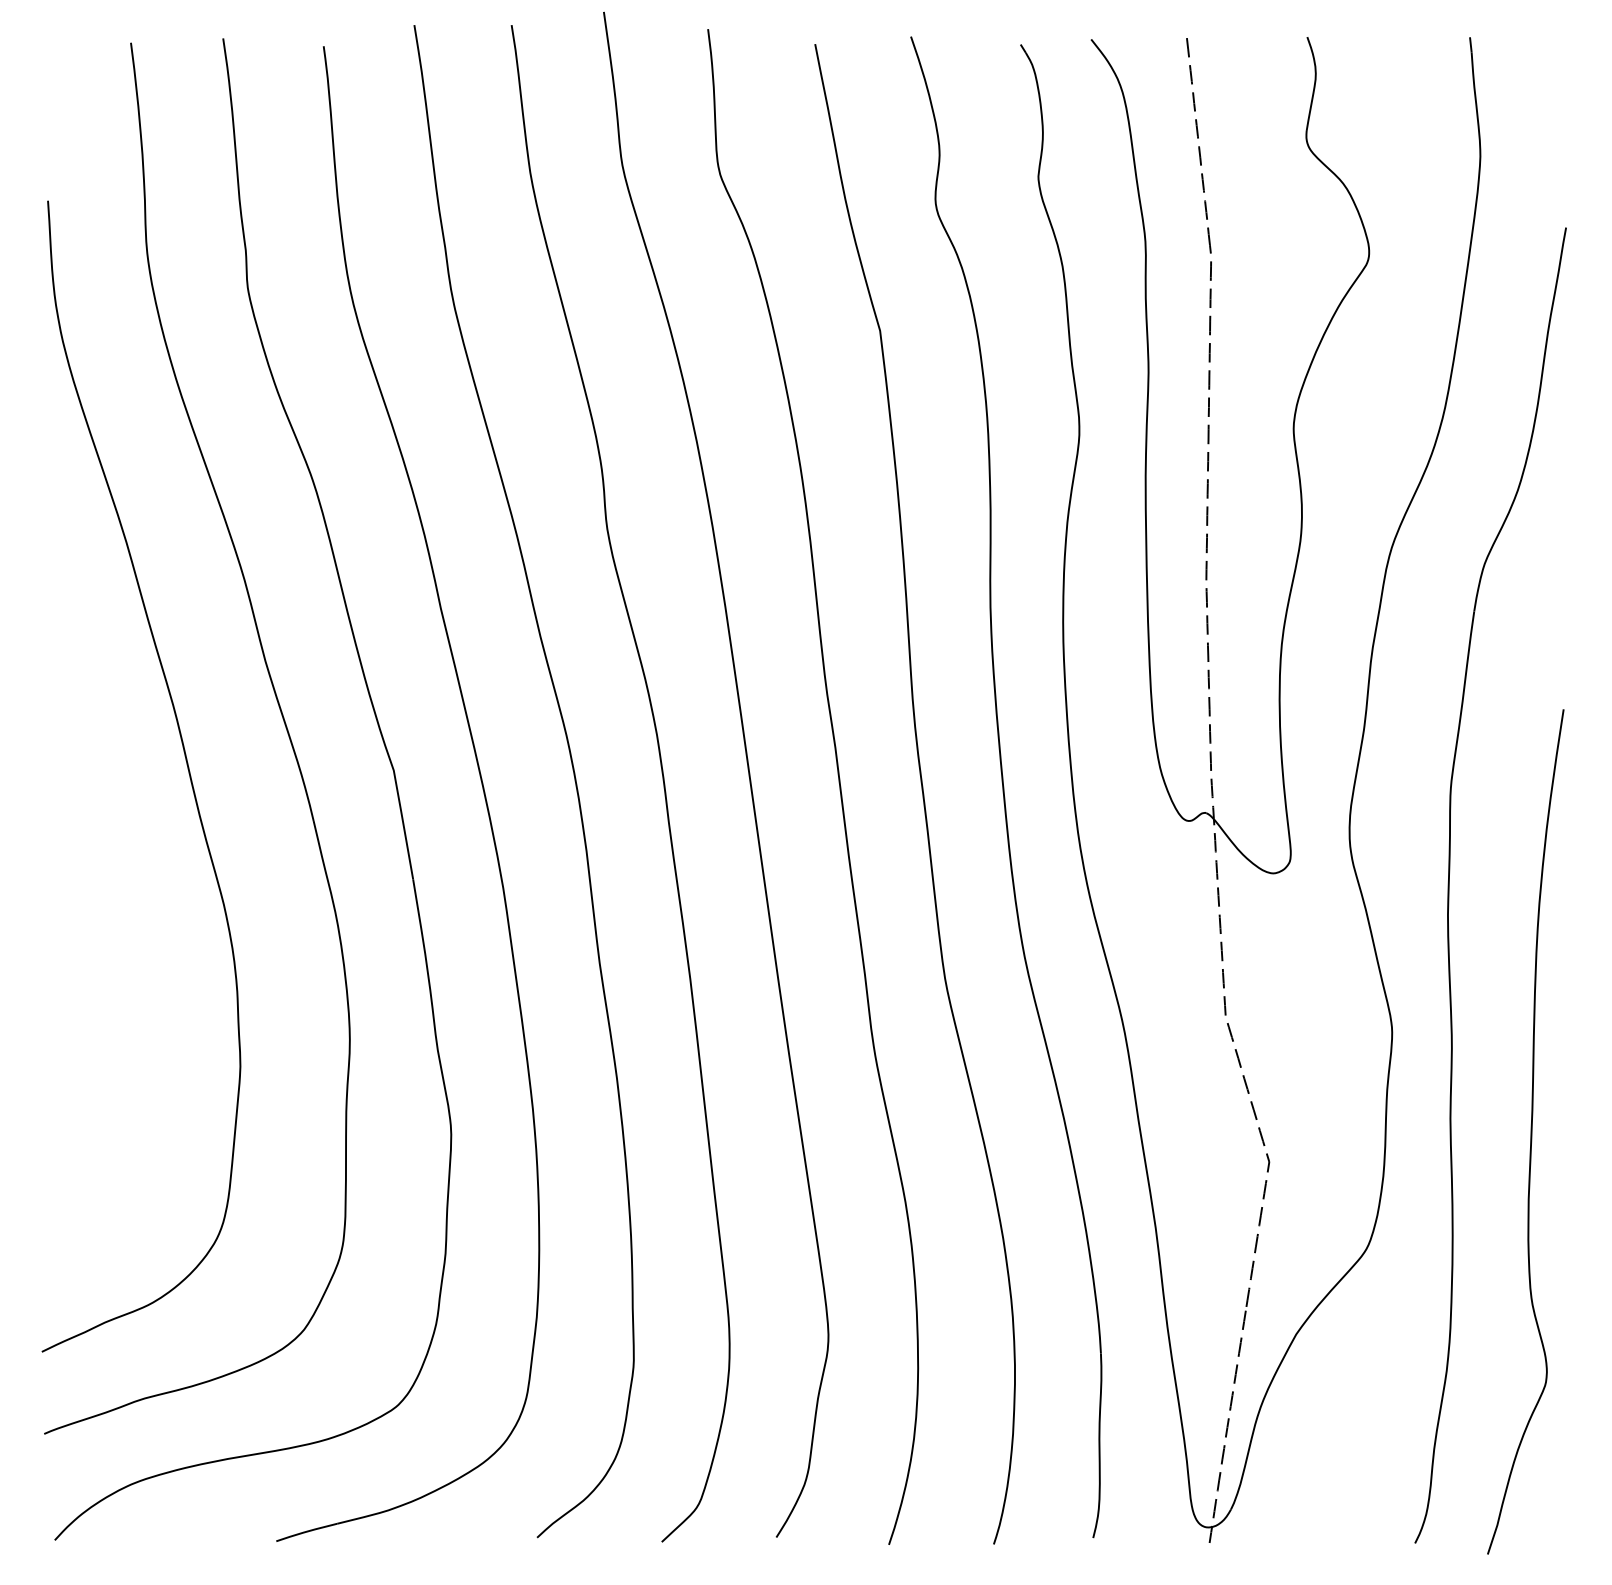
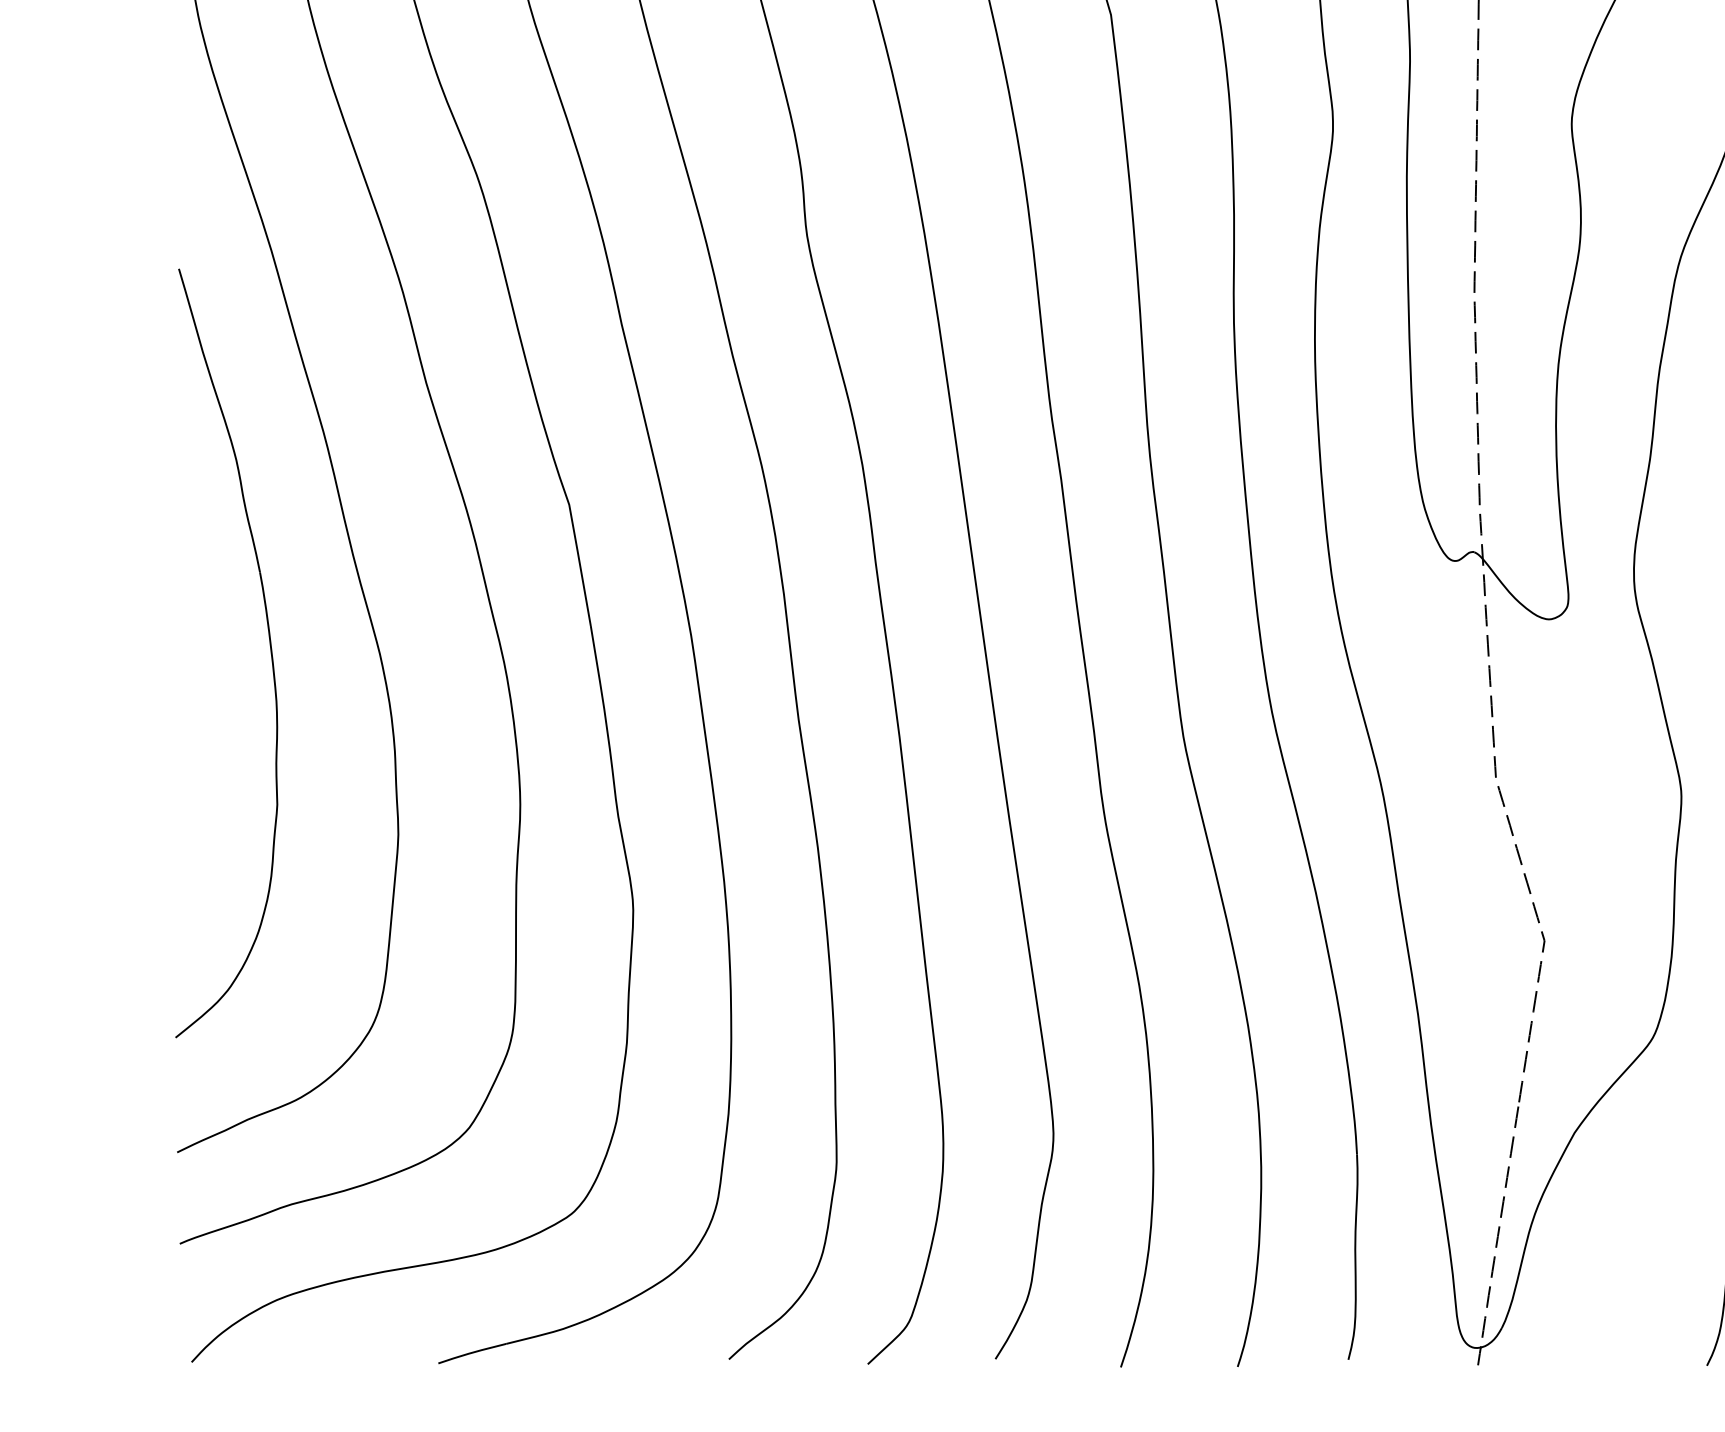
part: (124, 896) -> (269, 645), added

